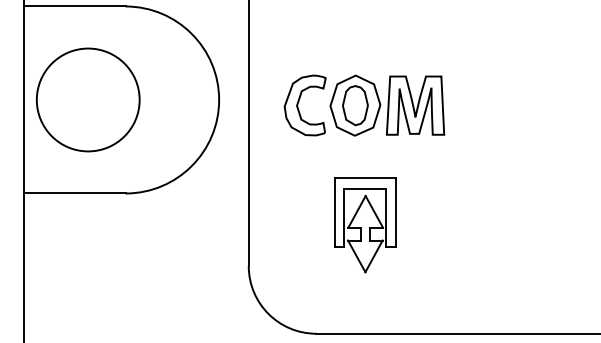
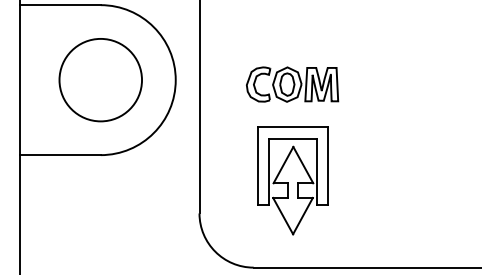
circle: (87, 100) -> (100, 80), moved
part: (364, 105) -> (292, 84), size x0.71
part: (364, 225) -> (292, 180), size x1.43

